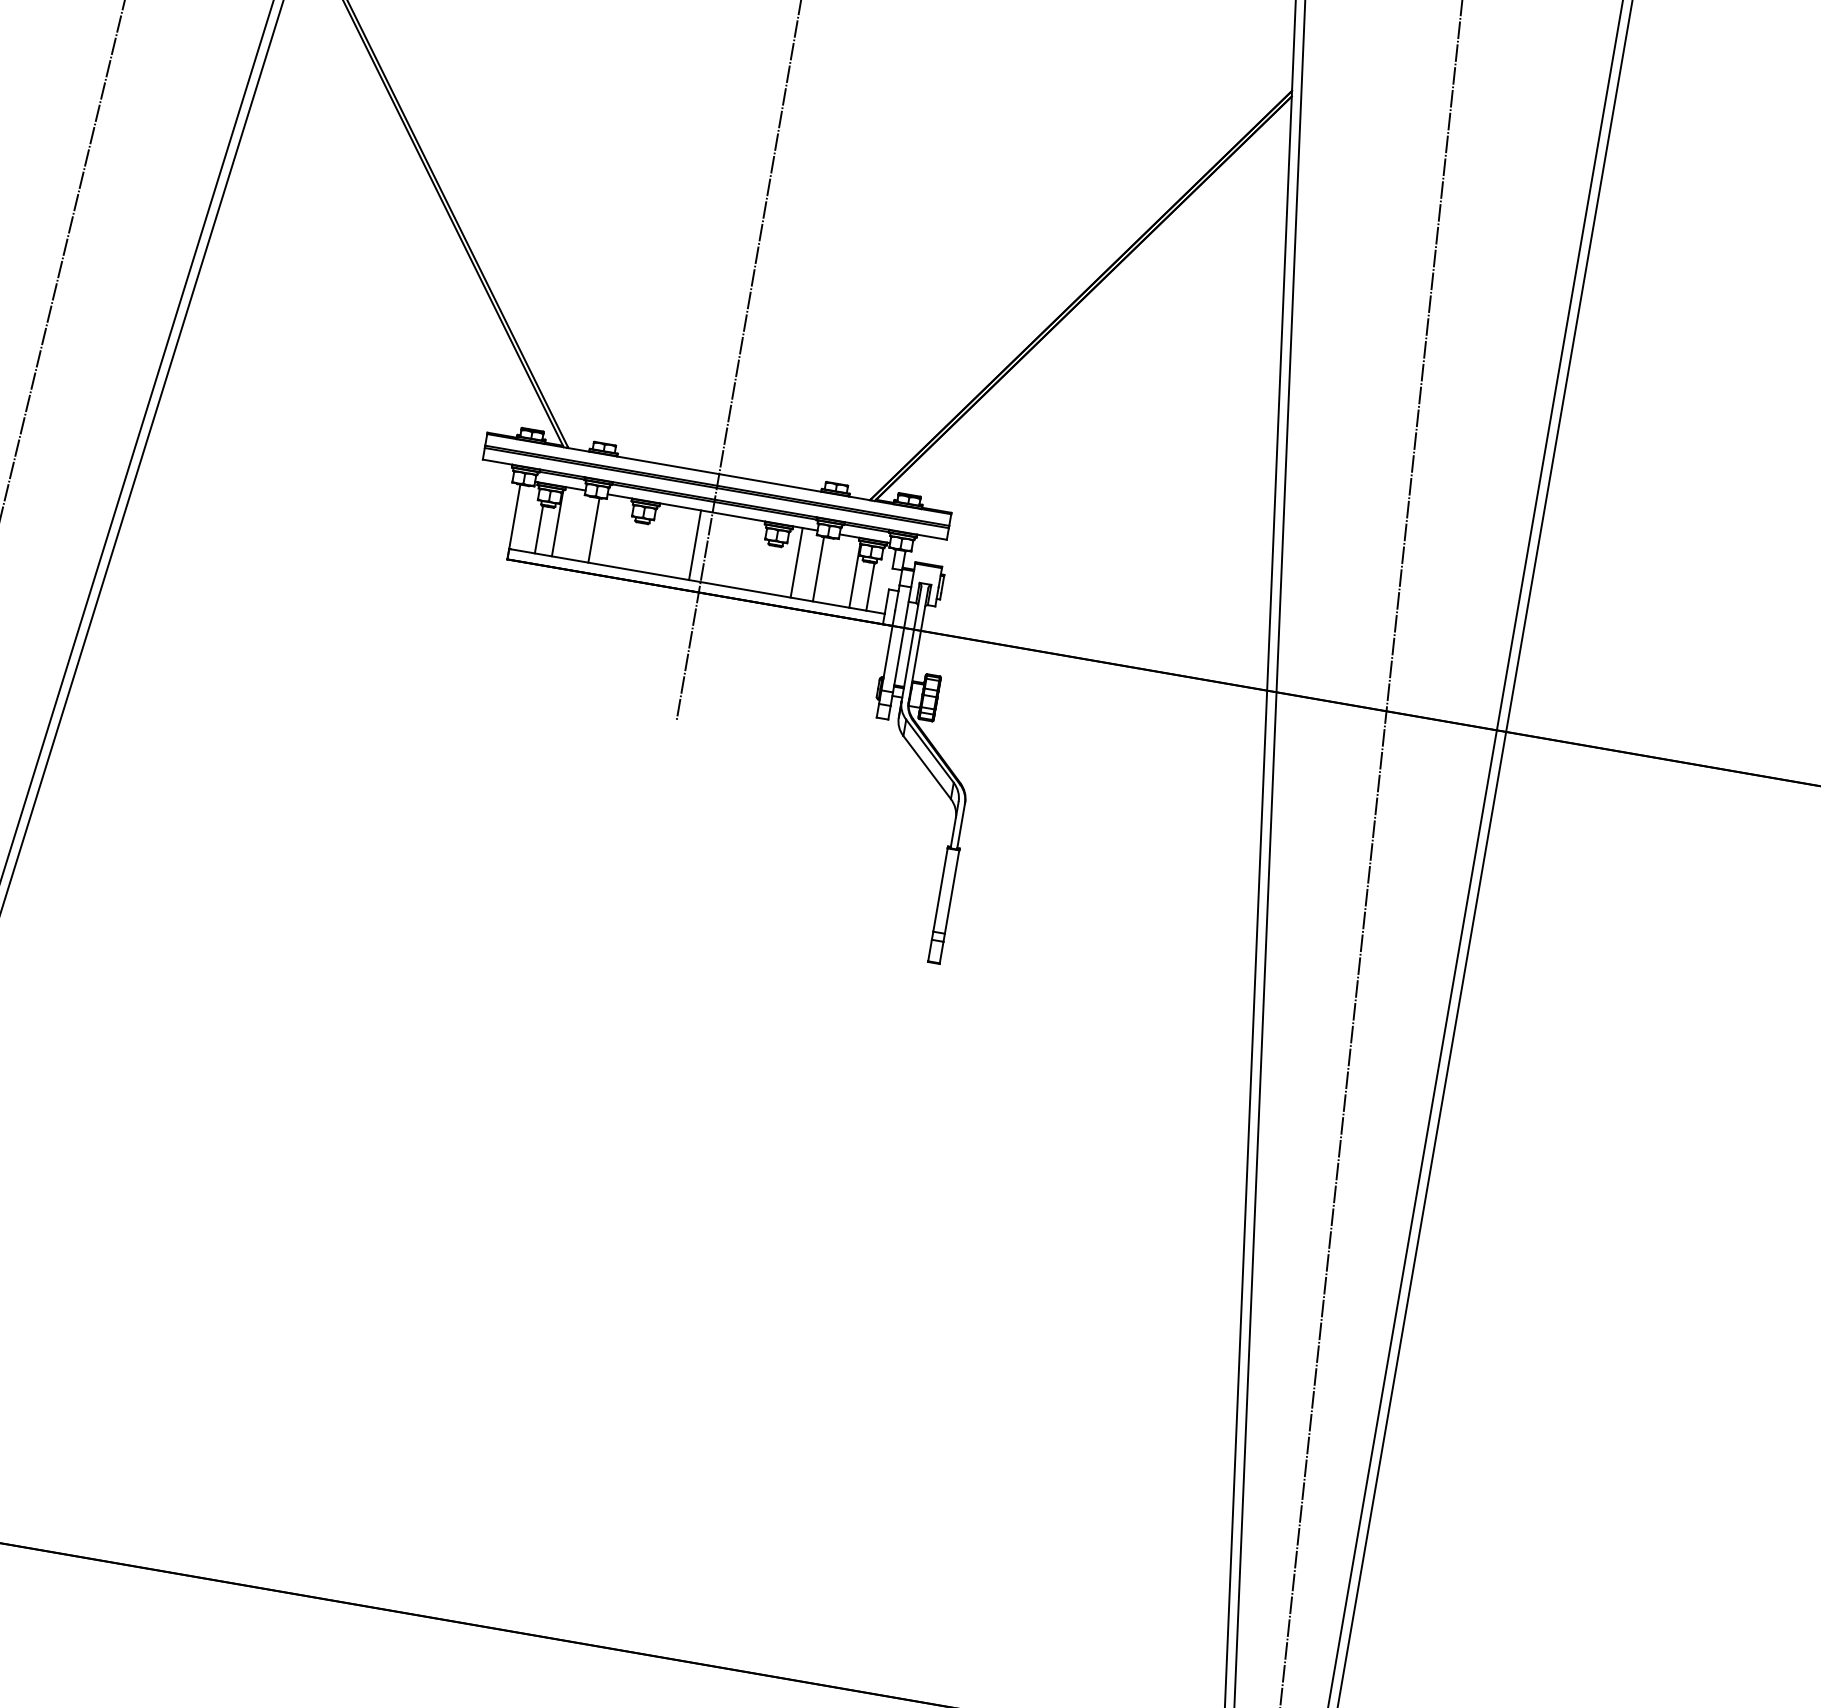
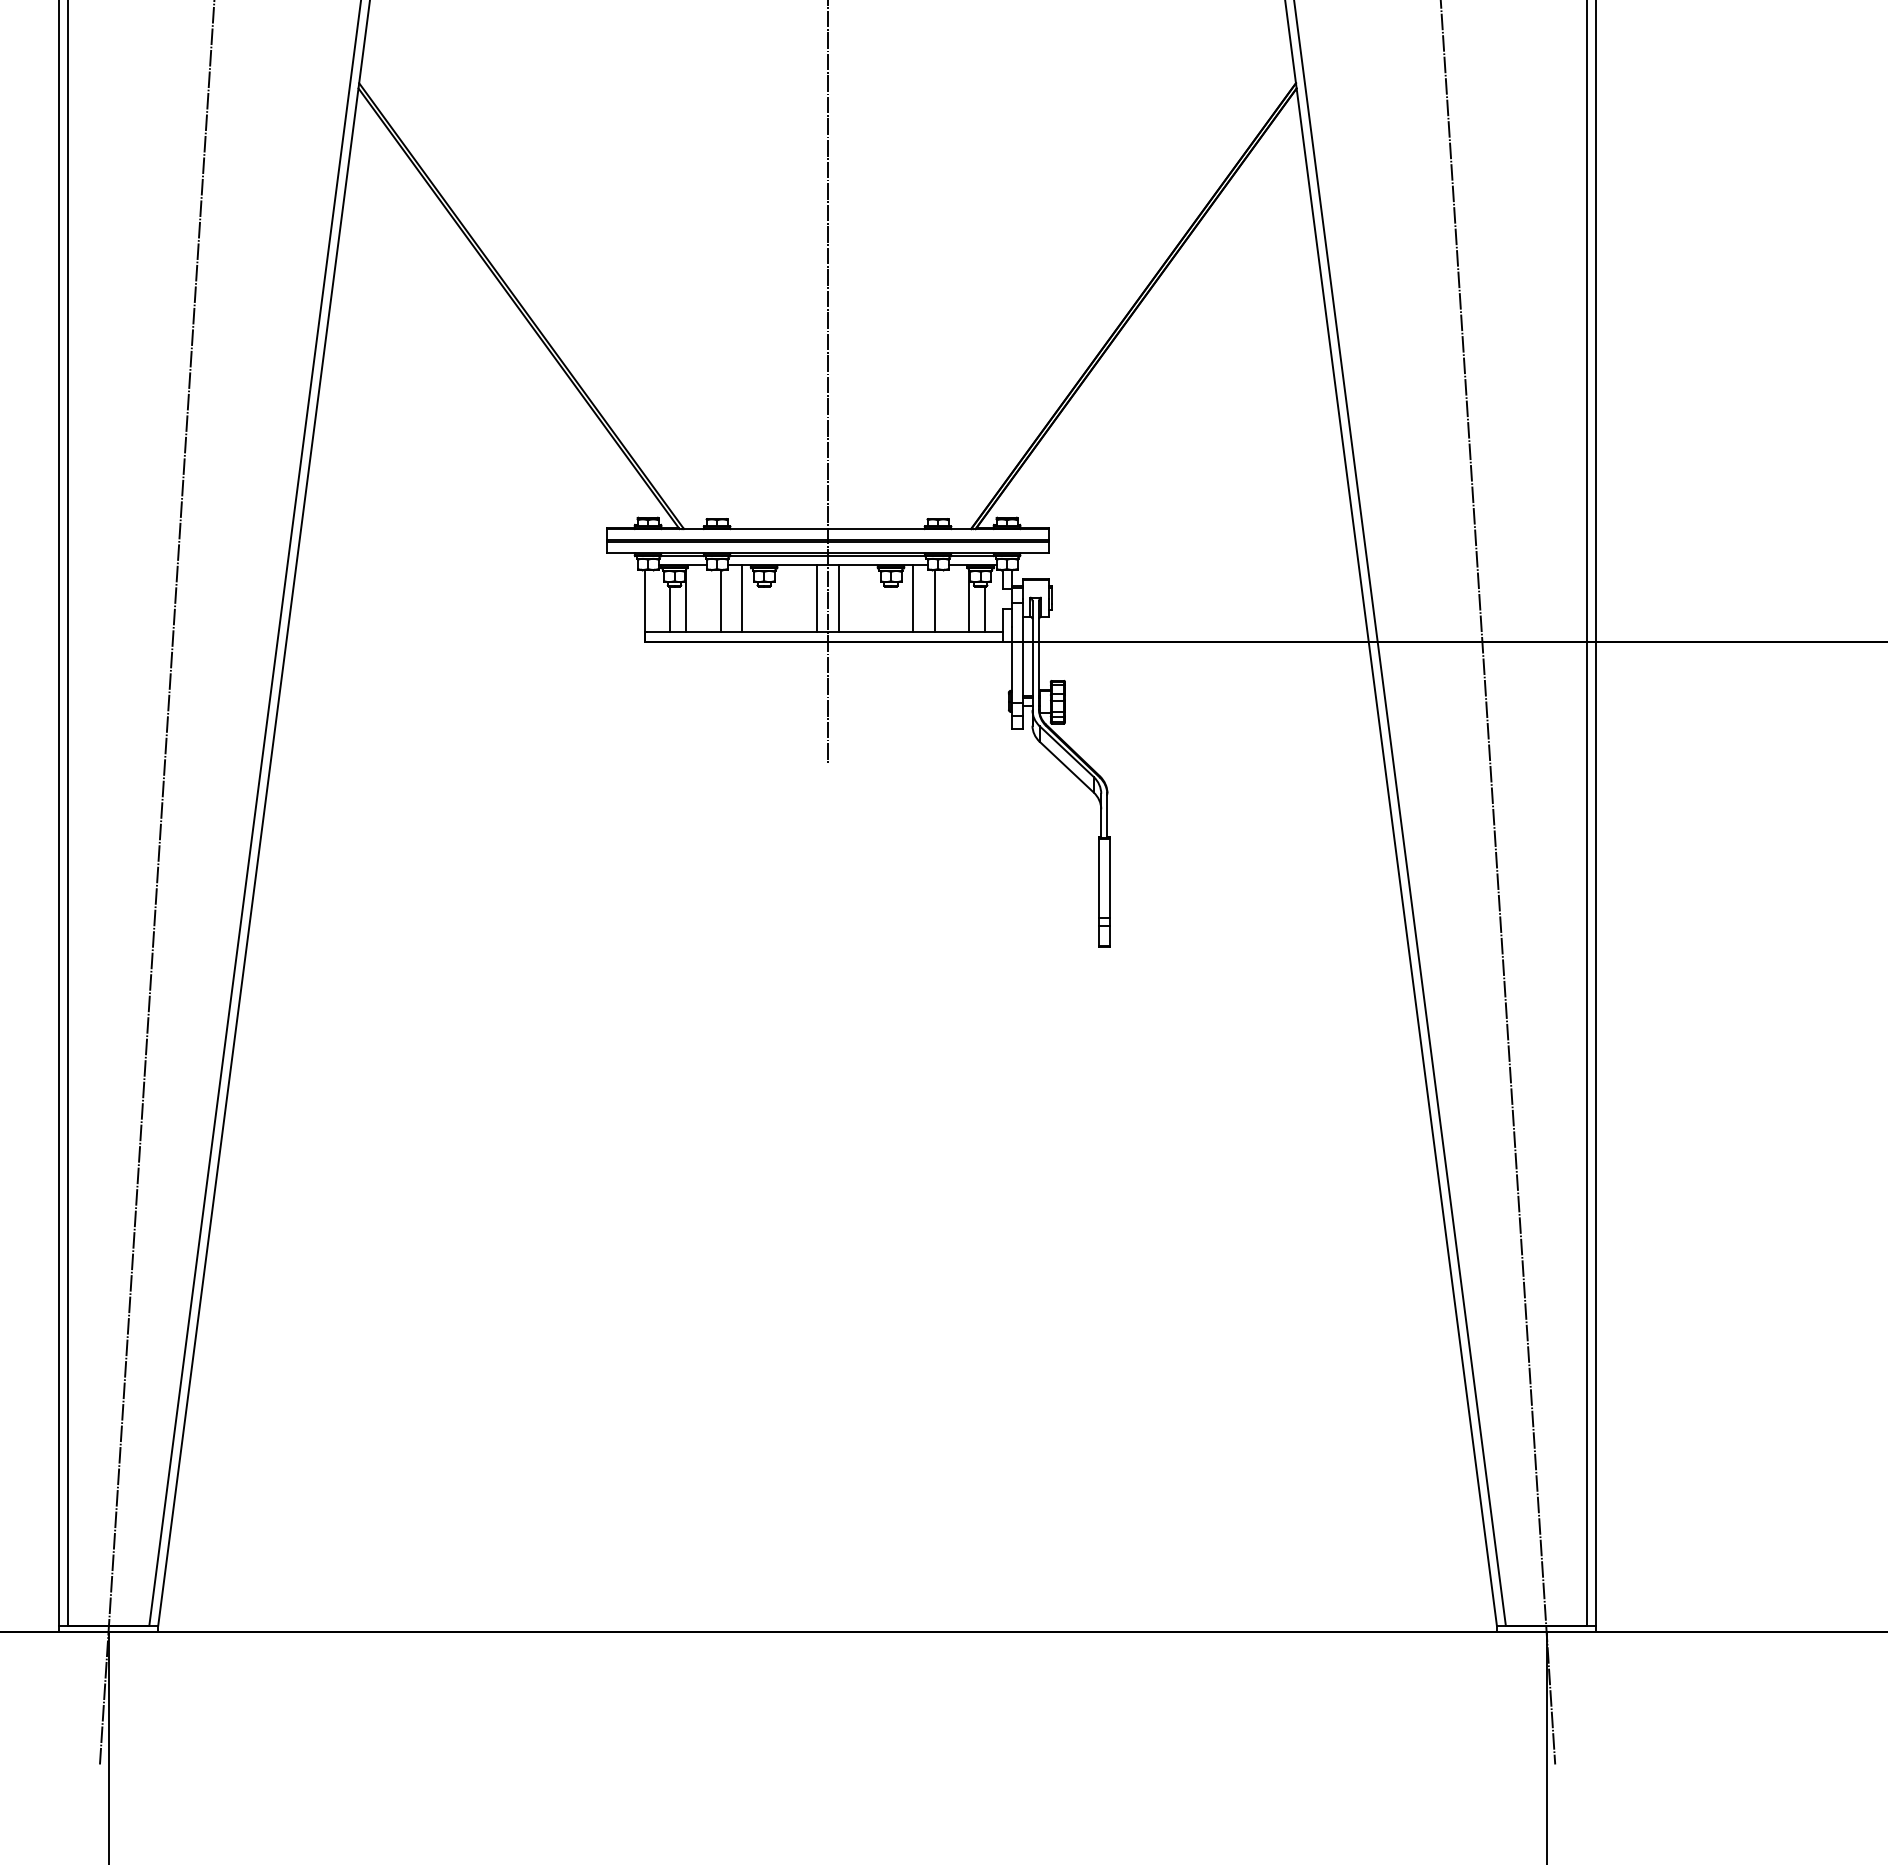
line: (616, 531) -> (741, 598), added
line: (718, 549) -> (838, 598), added

